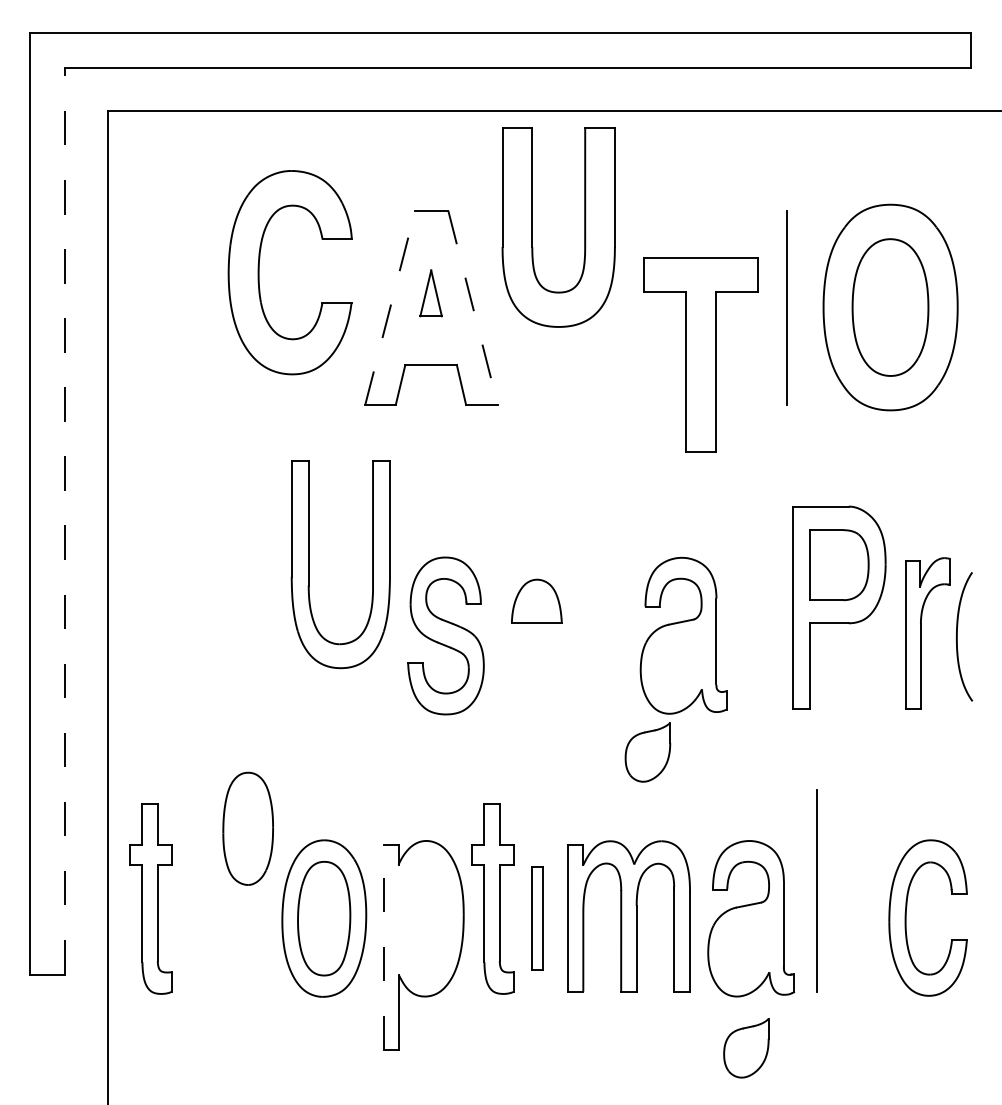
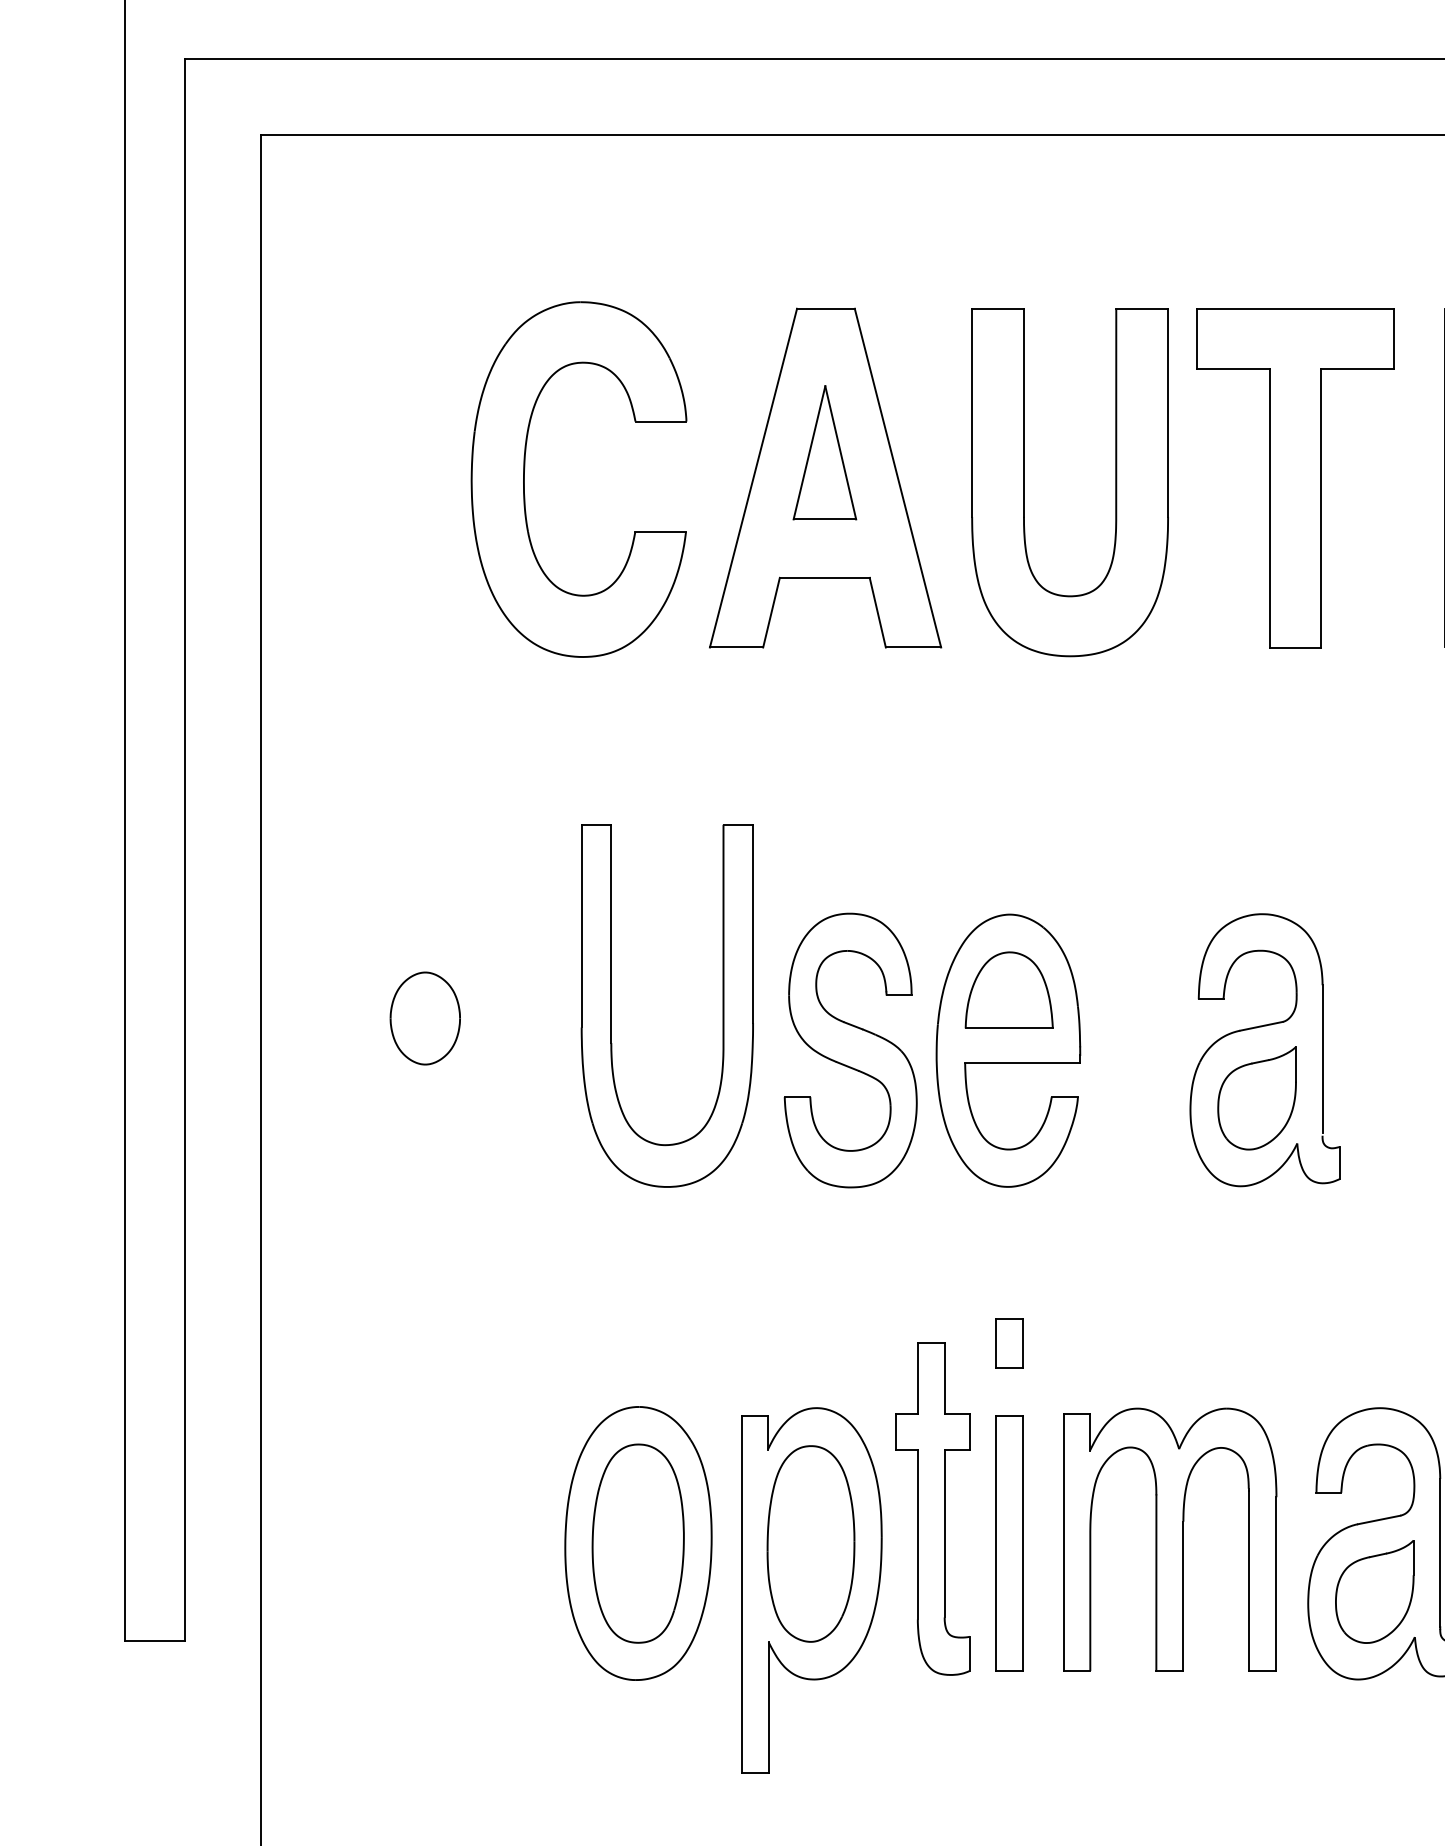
part: (532, 227) -> (1024, 482), moved
part: (259, 272) -> (525, 479), moved
part: (430, 293) -> (823, 453), size x1.67
line: (390, 307) -> (753, 477), dashed -> solid
line: (473, 308) -> (898, 479), dashed -> solid
part: (700, 354) -> (1294, 477), moved
line: (64, 520) -> (185, 849), dashed -> solid
part: (309, 564) -> (612, 1006), moved
part: (201, 617) -> (424, 1018), added
part: (536, 635) -> (1008, 1049), added
part: (647, 752) -> (1256, 1098), moved
part: (537, 803) -> (1010, 1342), added
part: (247, 828) -> (809, 1543), moved
part: (150, 898) -> (335, 1508), removed
part: (537, 918) -> (1010, 1543), size x1.43
line: (383, 947) -> (741, 1593), dashed -> solid
part: (746, 1048) -> (1374, 1592), moved

